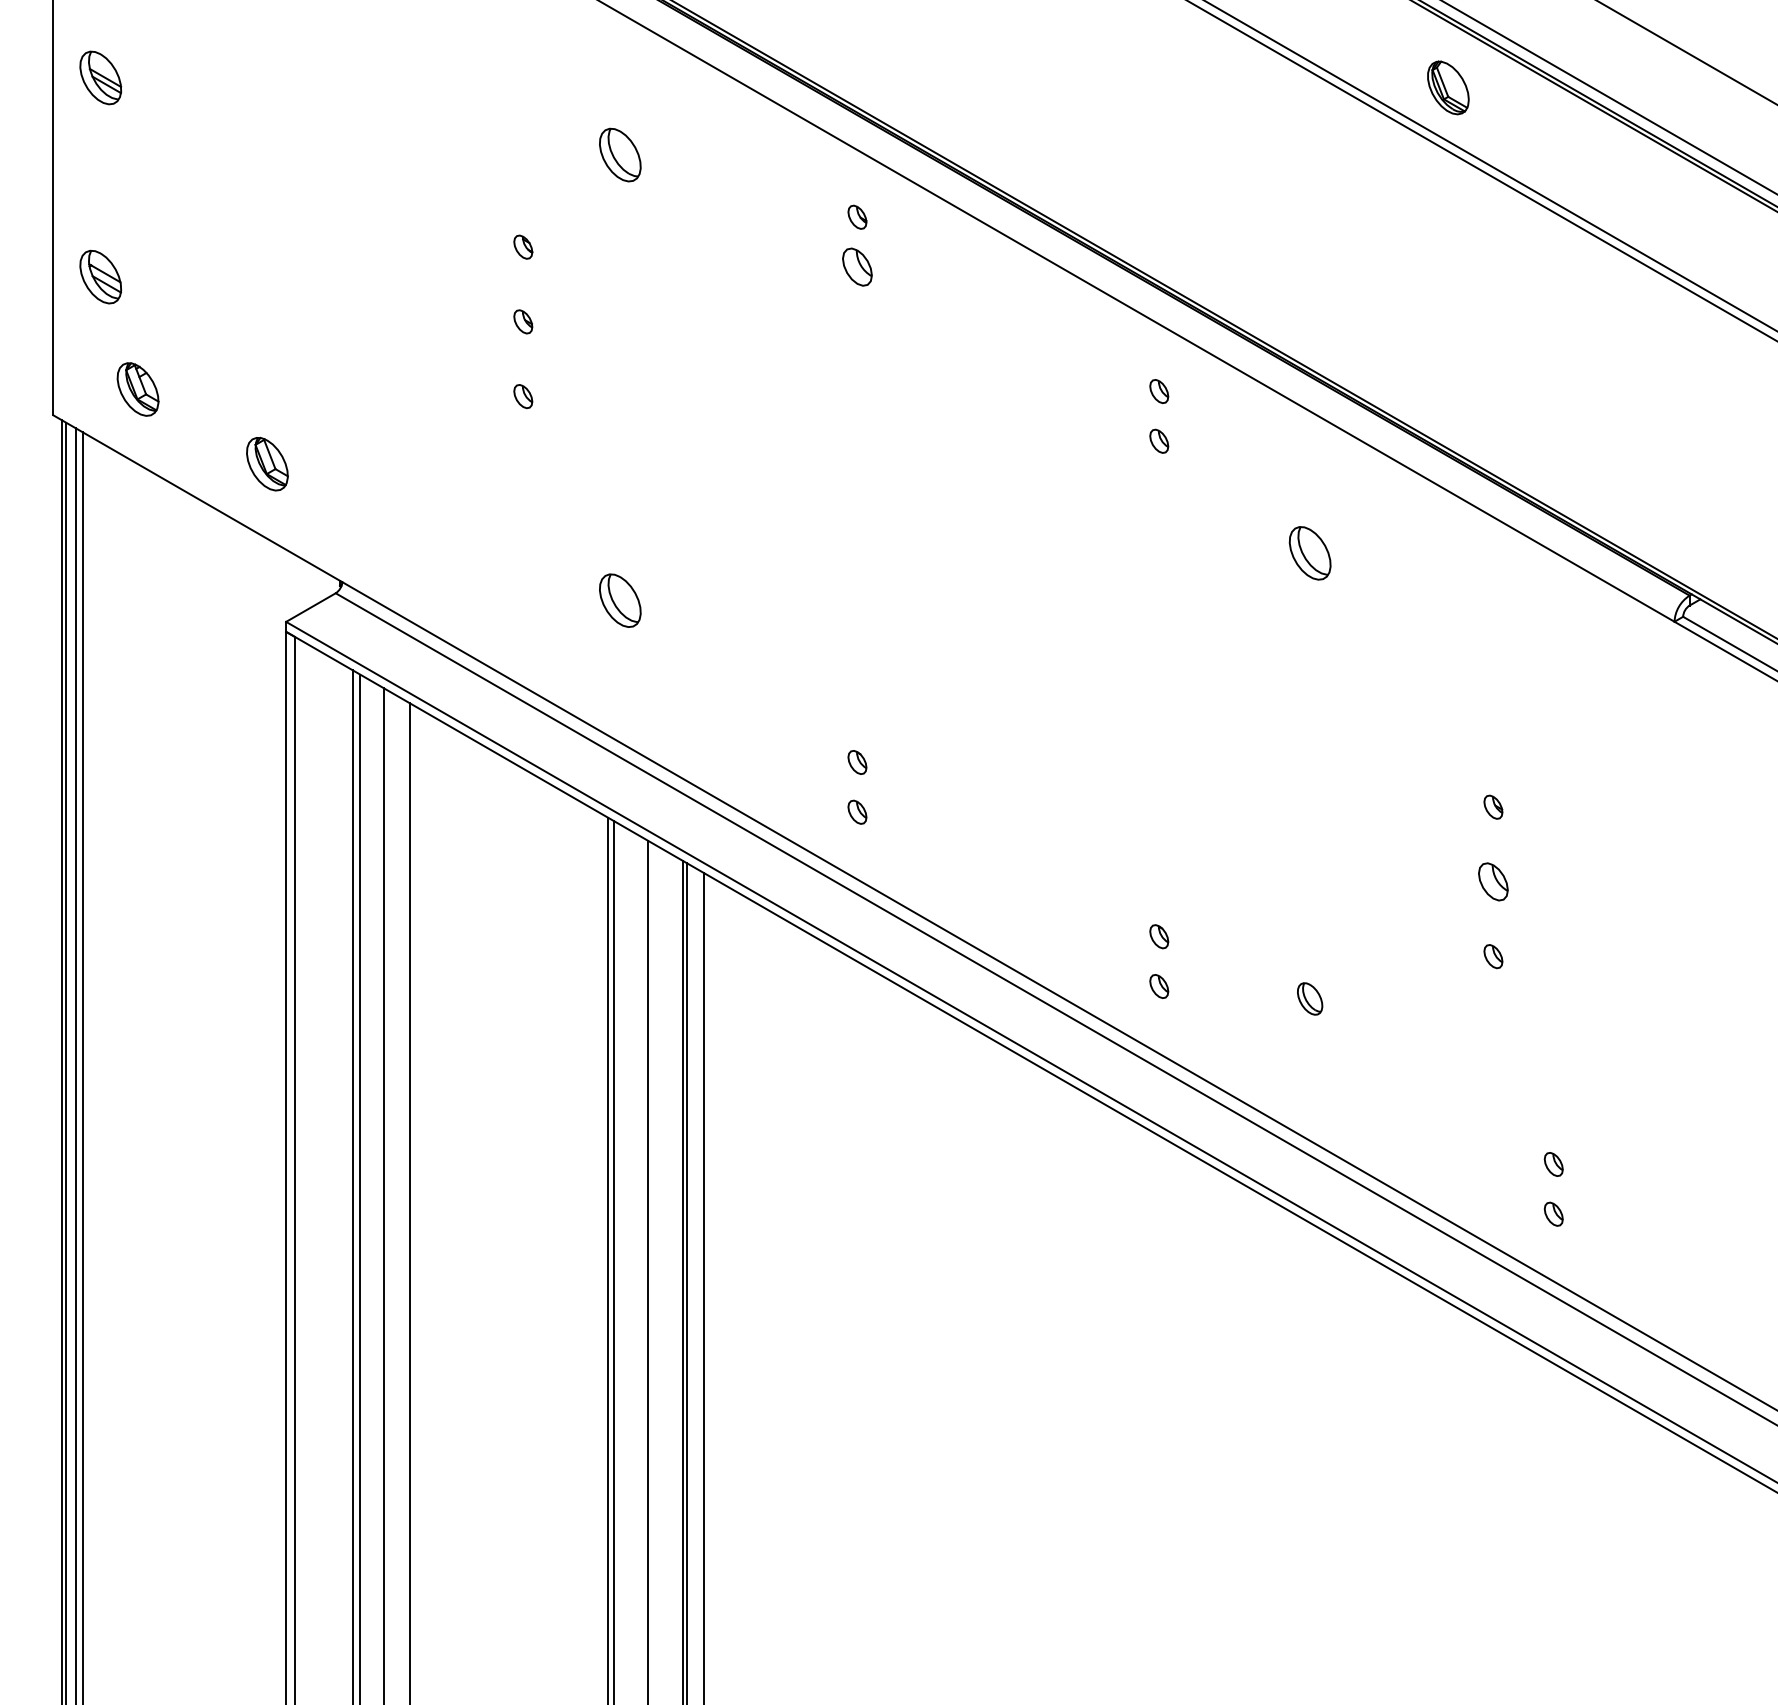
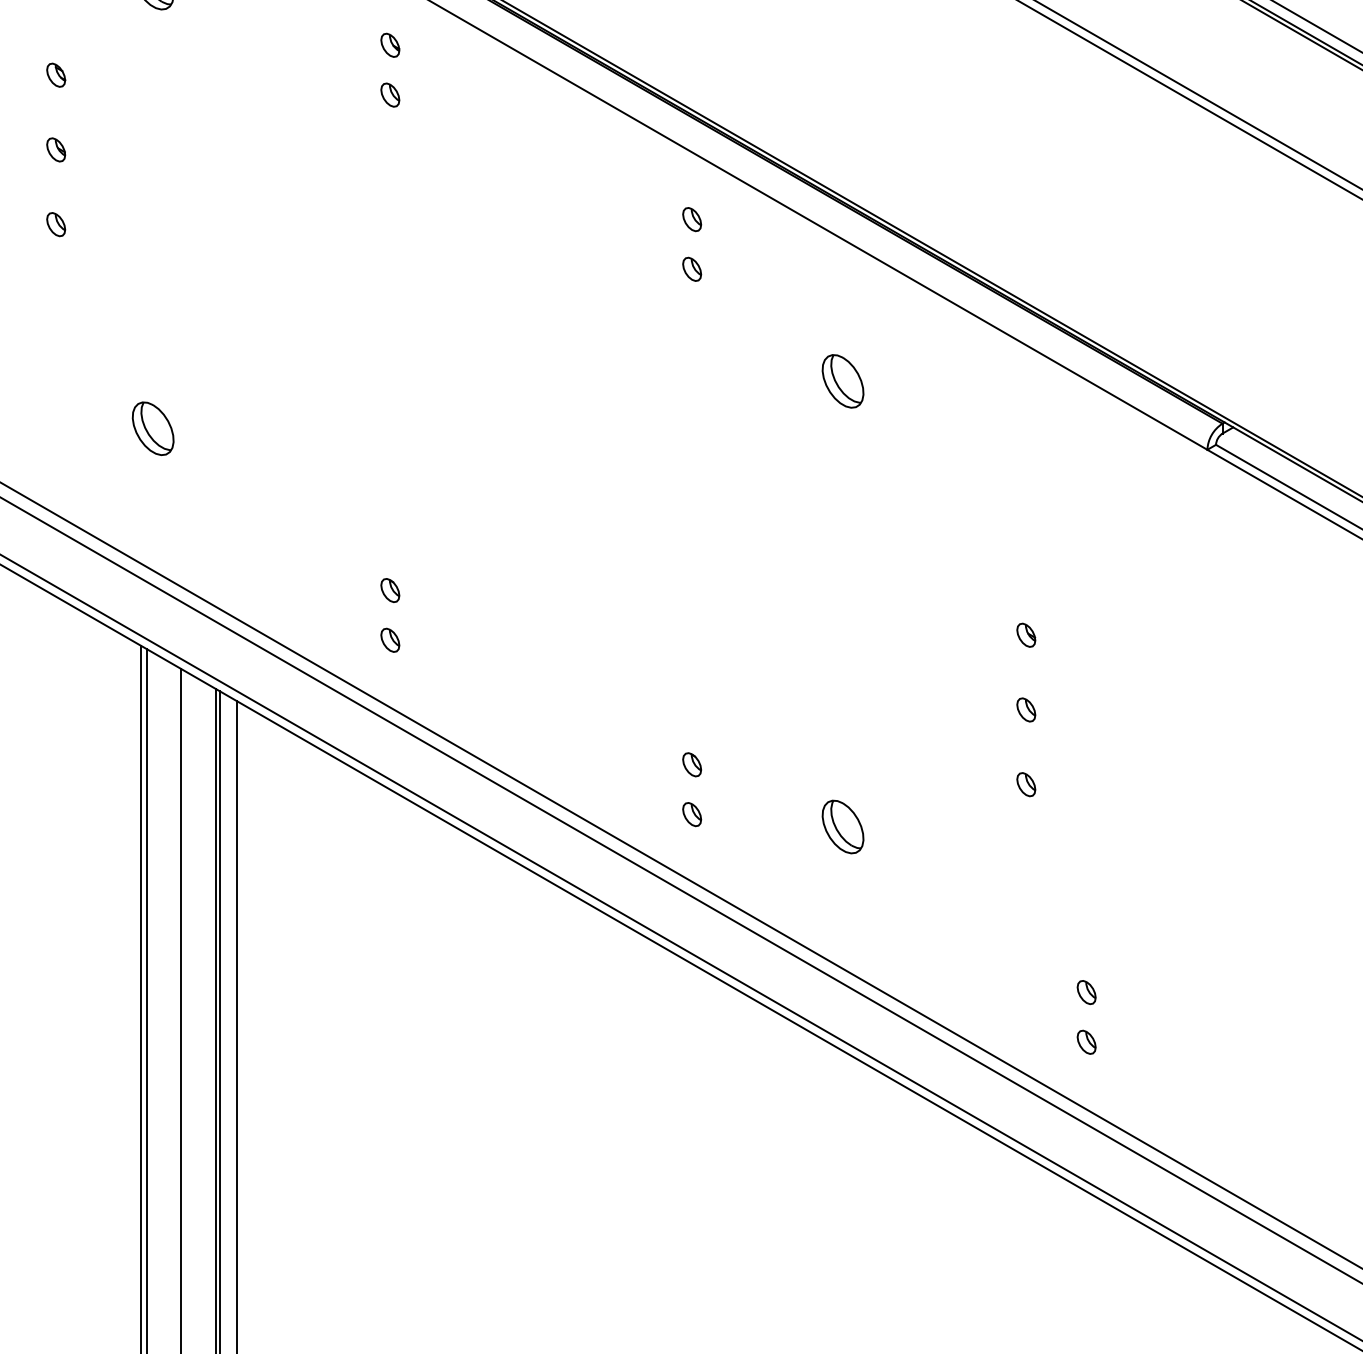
part: (857, 266) -> (390, 94), size x0.62
part: (1493, 881) -> (1026, 709), size x0.62
part: (1309, 998) -> (842, 826), size x1.67

